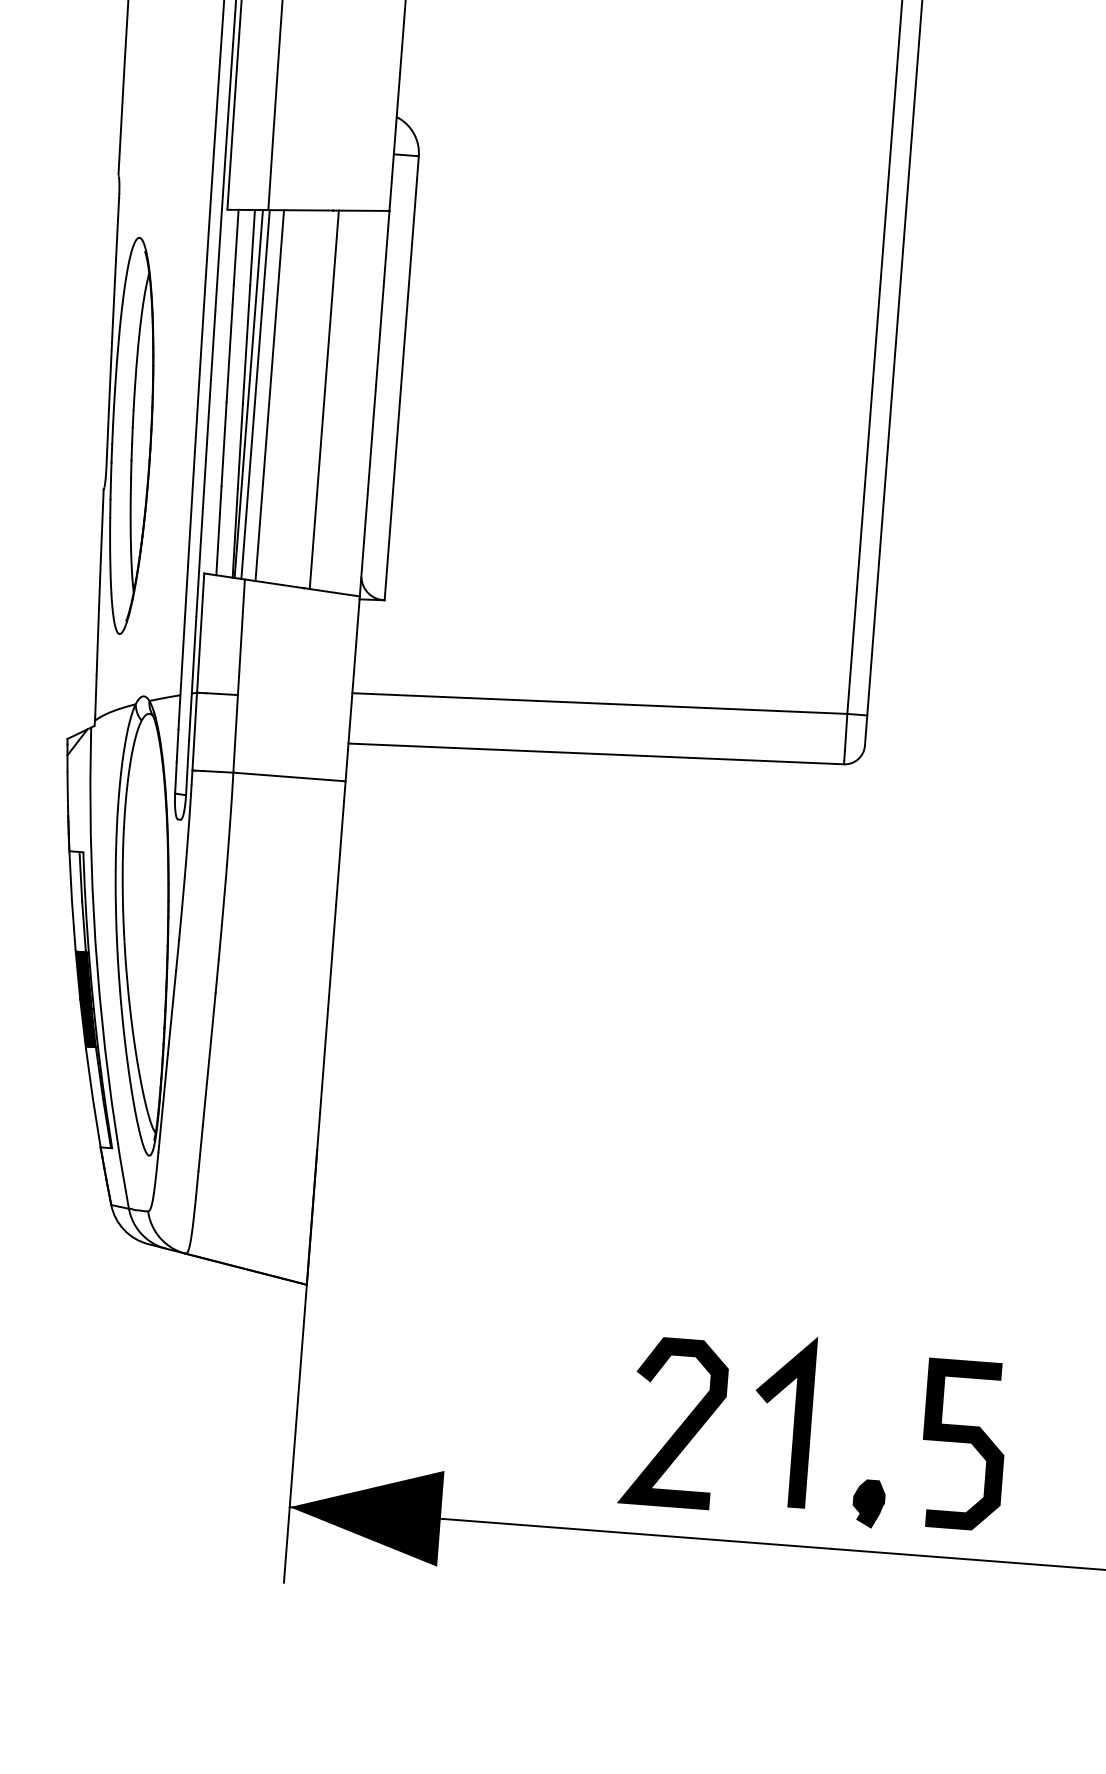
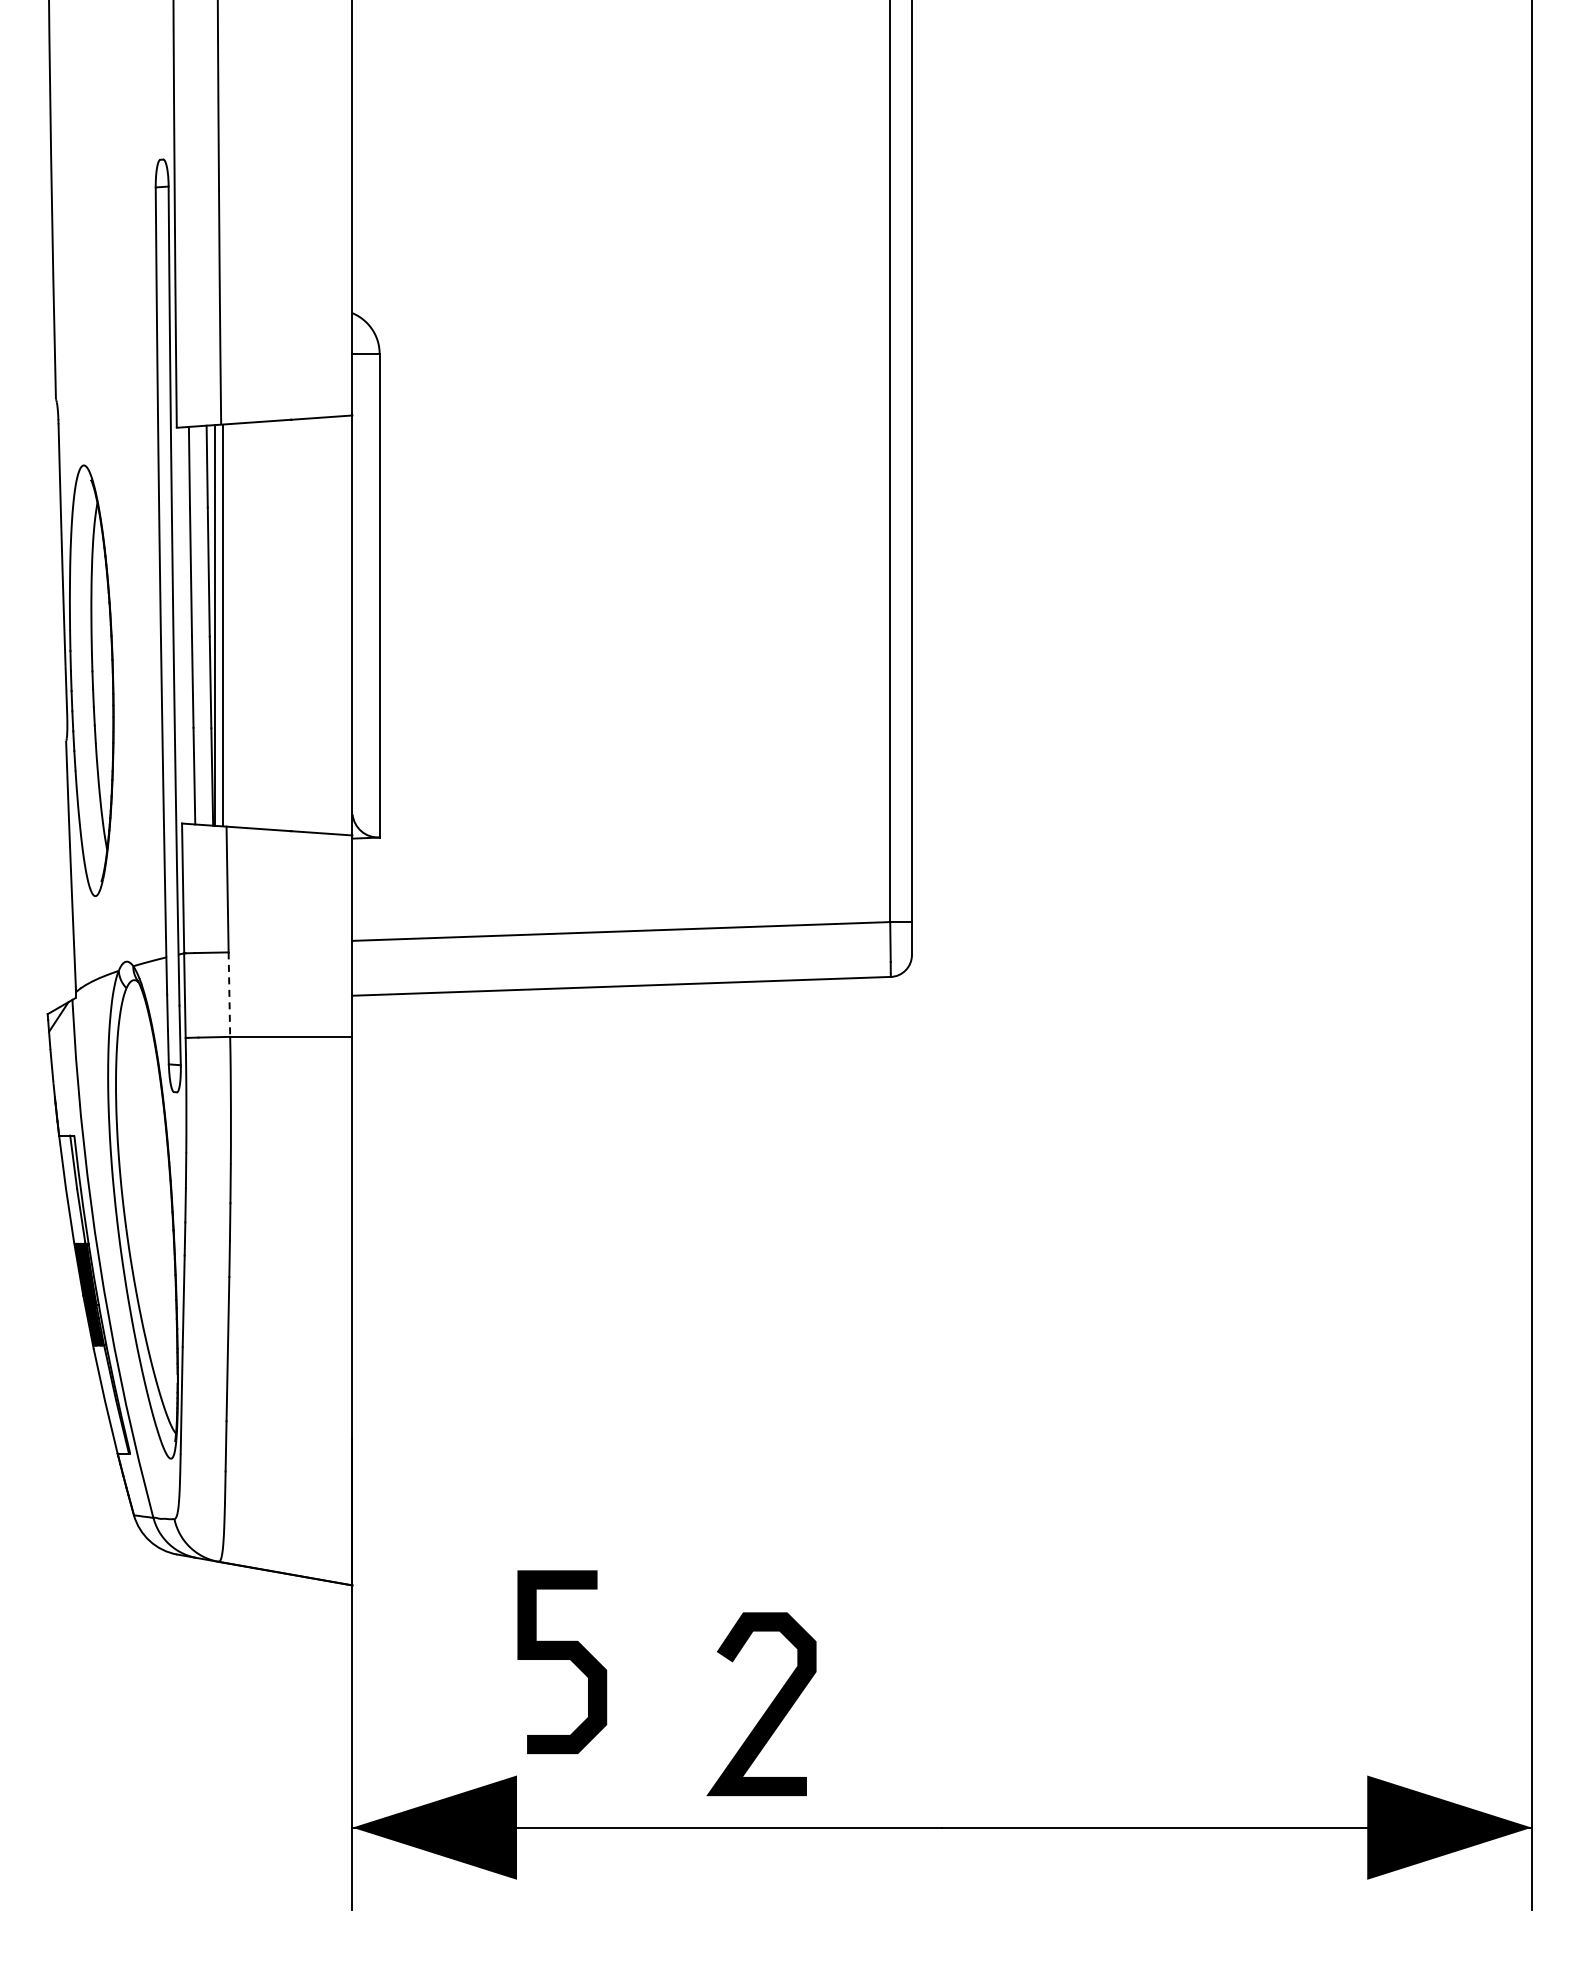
line: (270, 395) -> (238, 625), removed
line: (324, 399) -> (297, 625), removed
line: (235, 734) -> (229, 995), solid -> dashed
line: (794, 1421) -> (891, 1692), removed
curve: (964, 1442) -> (562, 1659), moved
part: (869, 1503) -> (979, 1775), removed

